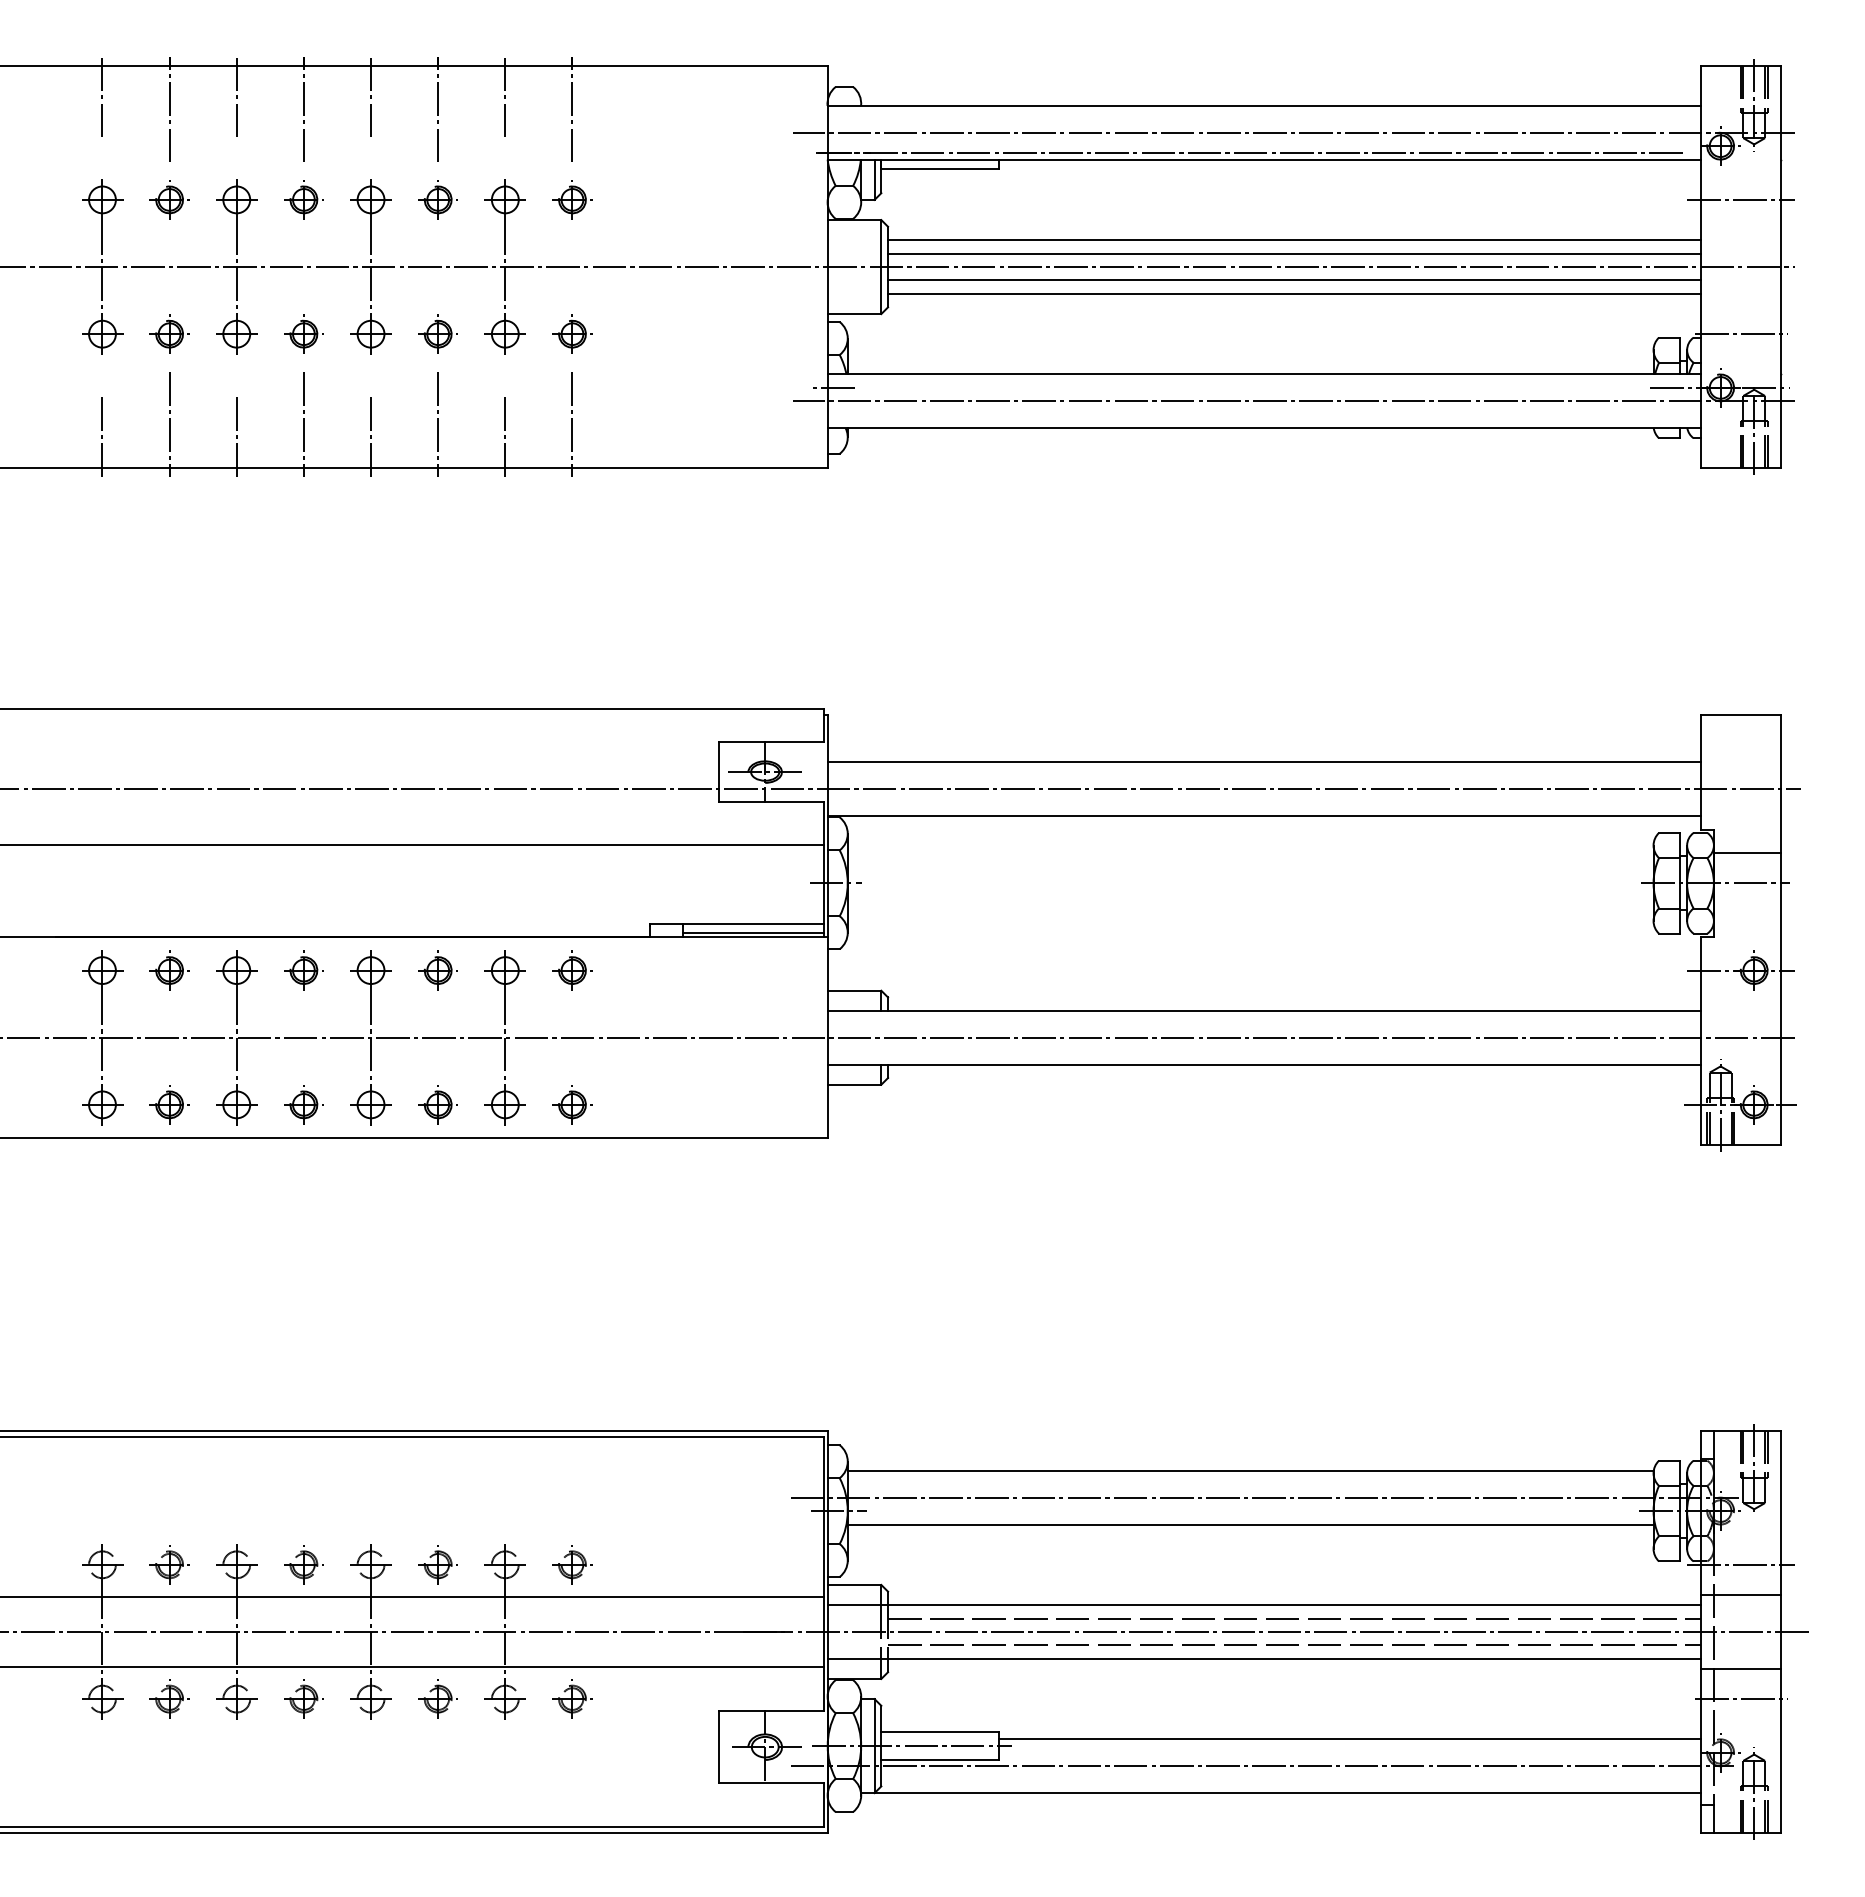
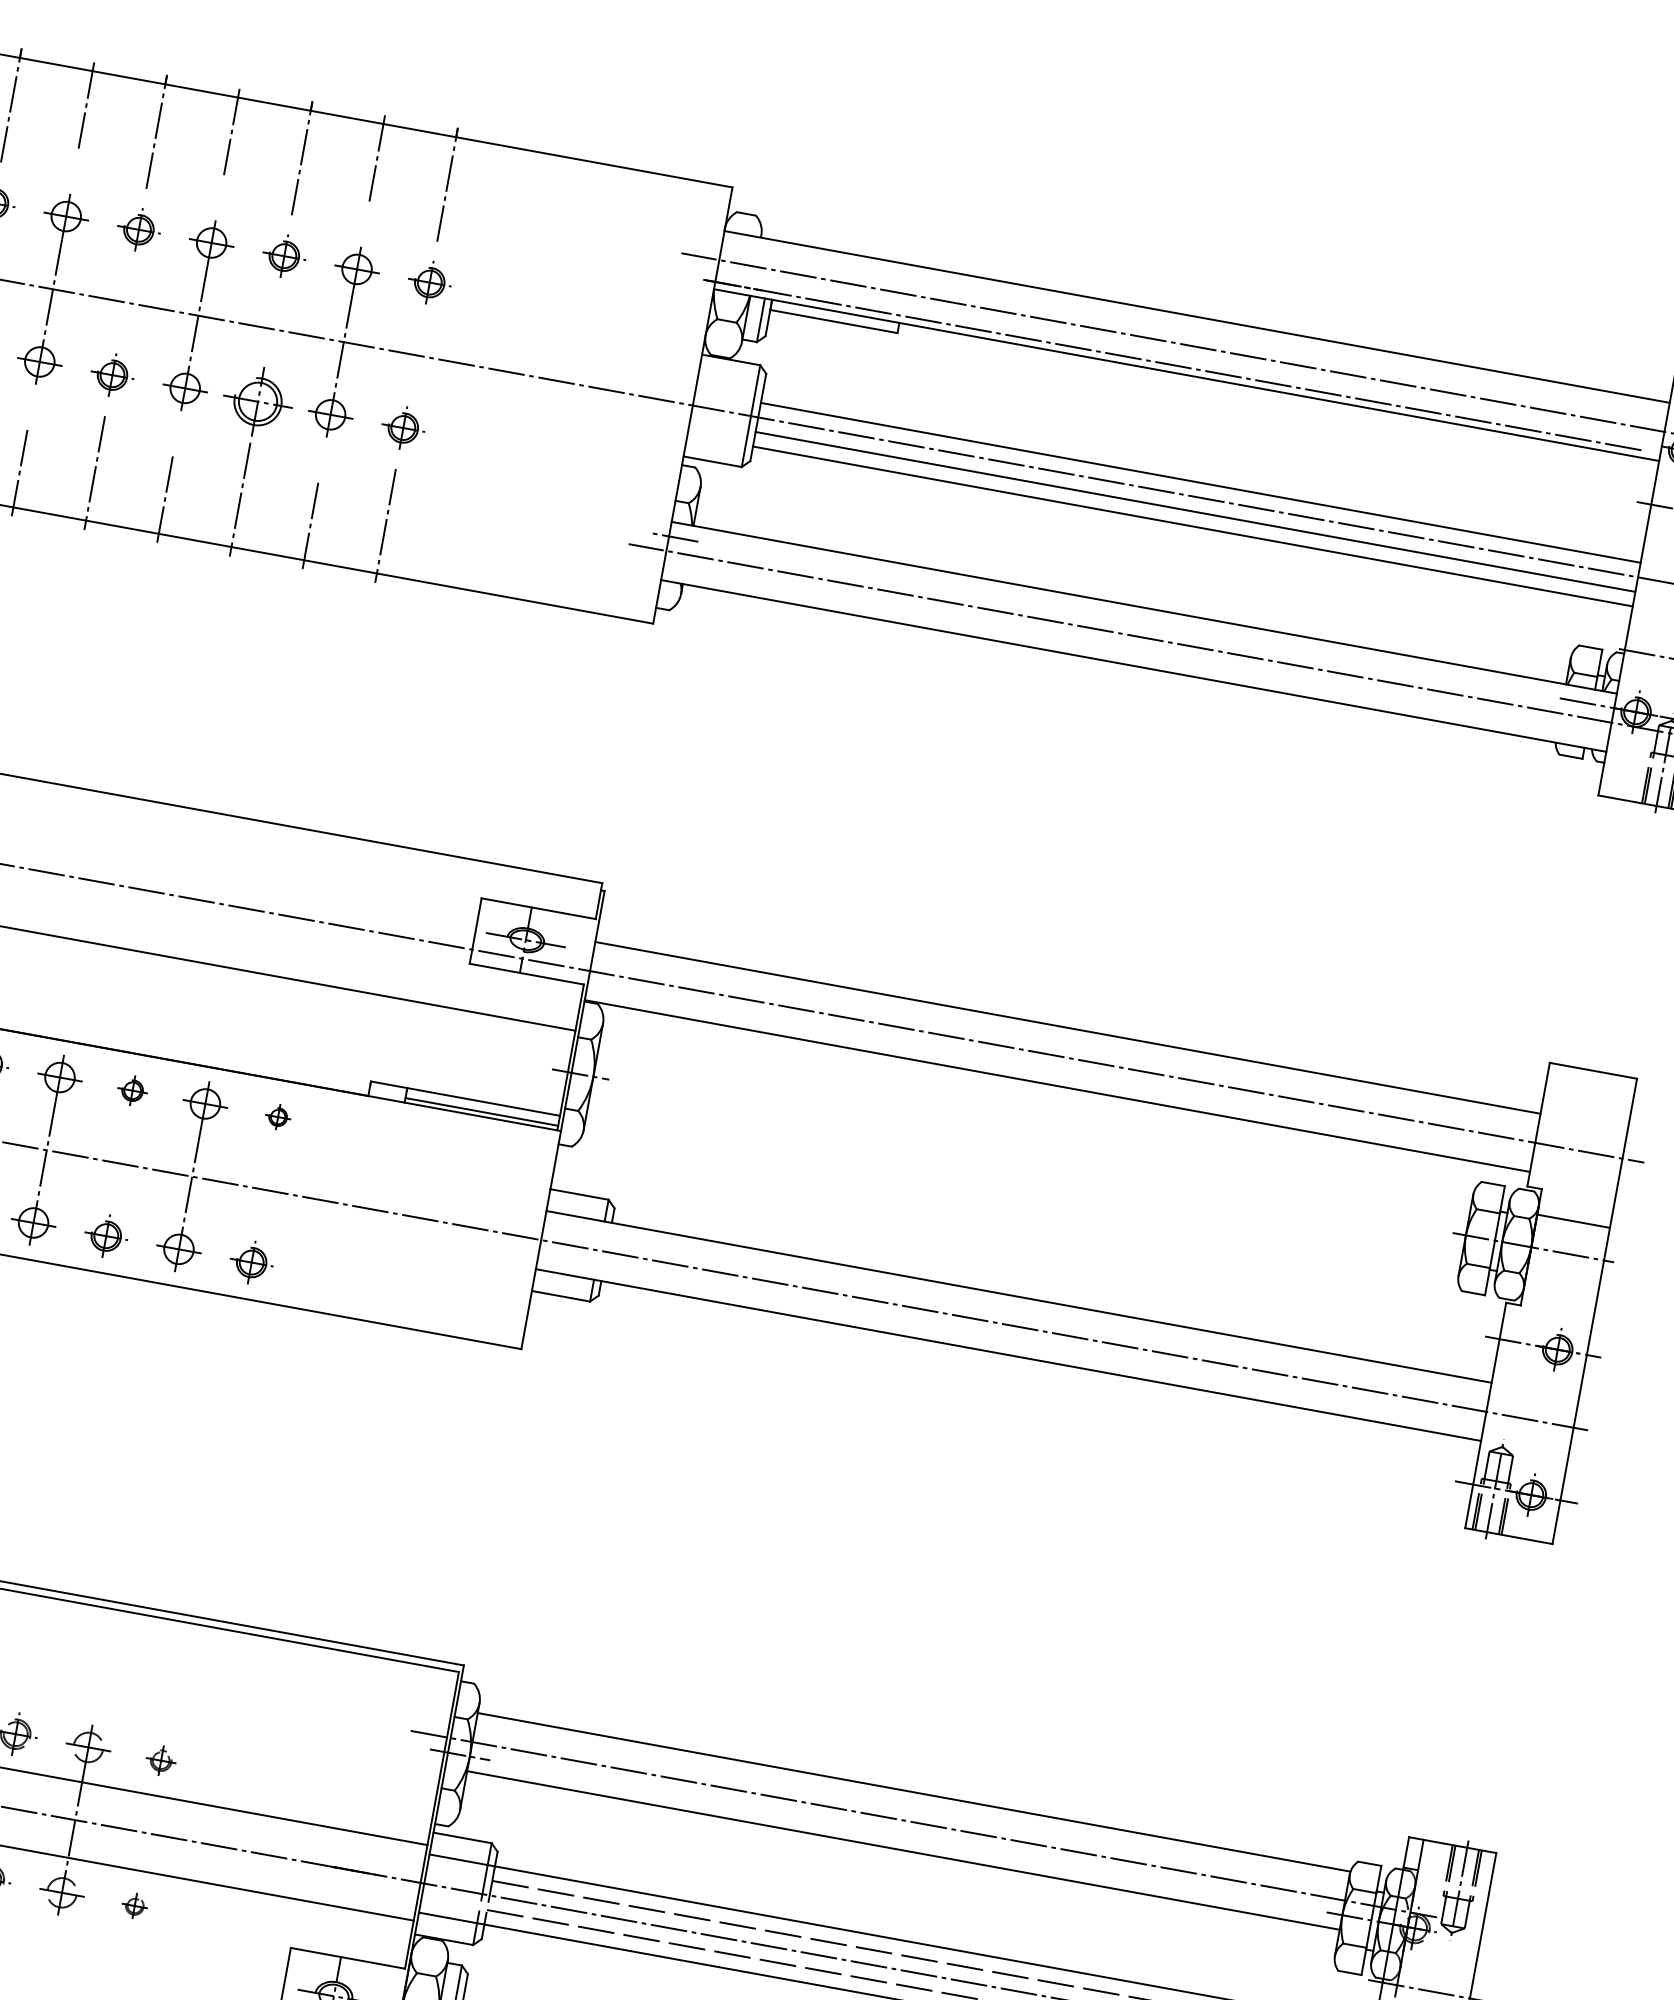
line: (1294, 240) -> (1203, 468), removed
part: (437, 333) -> (257, 400), size x1.6
part: (437, 970) -> (131, 1090), size x0.7
part: (572, 970) -> (278, 1117), size x0.6
part: (572, 1564) -> (161, 1760), size x0.7
part: (572, 1698) -> (134, 1905), size x0.6

